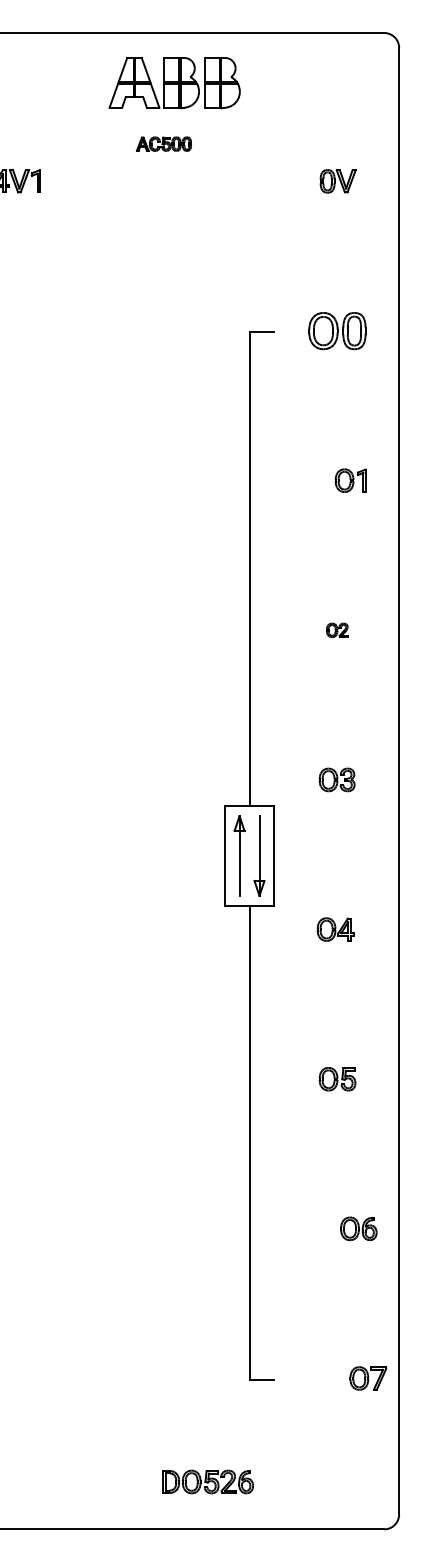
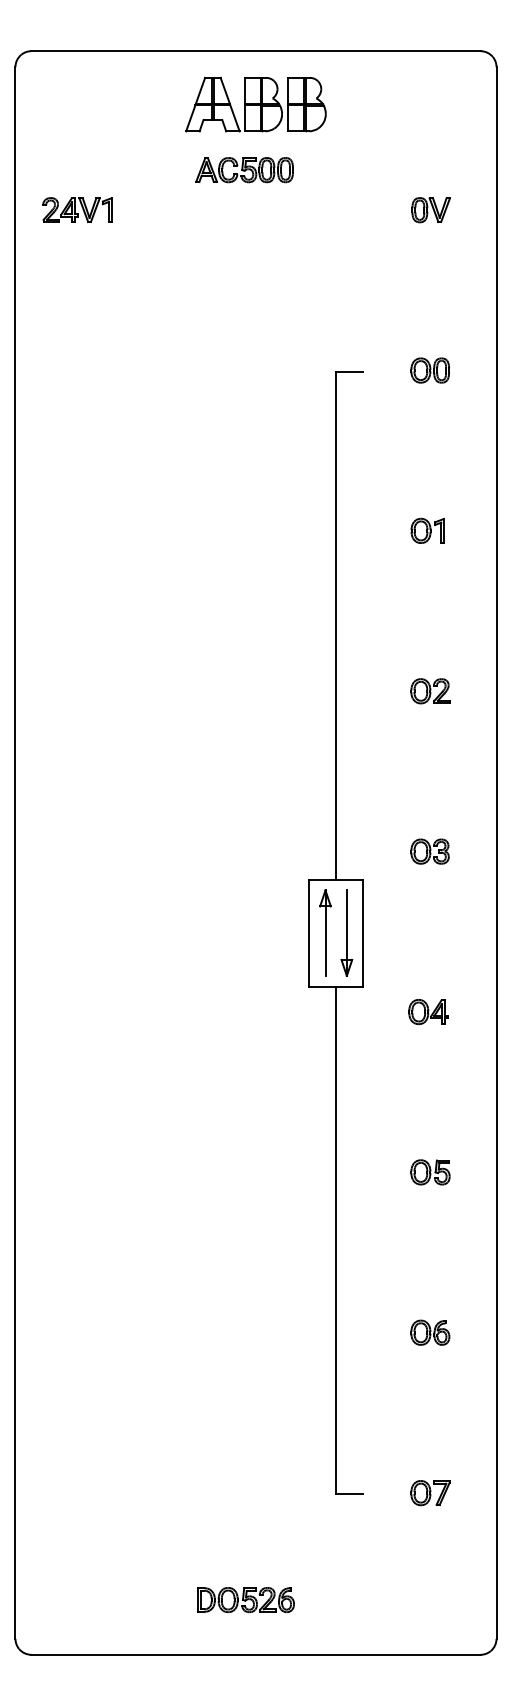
part: (163, 144) -> (244, 170), size x1.67
part: (336, 330) -> (429, 370), size x0.62
part: (350, 480) -> (427, 530), moved
part: (337, 630) -> (430, 691), size x1.67
part: (358, 1228) -> (430, 1332), moved
part: (368, 1378) -> (430, 1493), moved
part: (207, 1482) -> (245, 1600), moved

